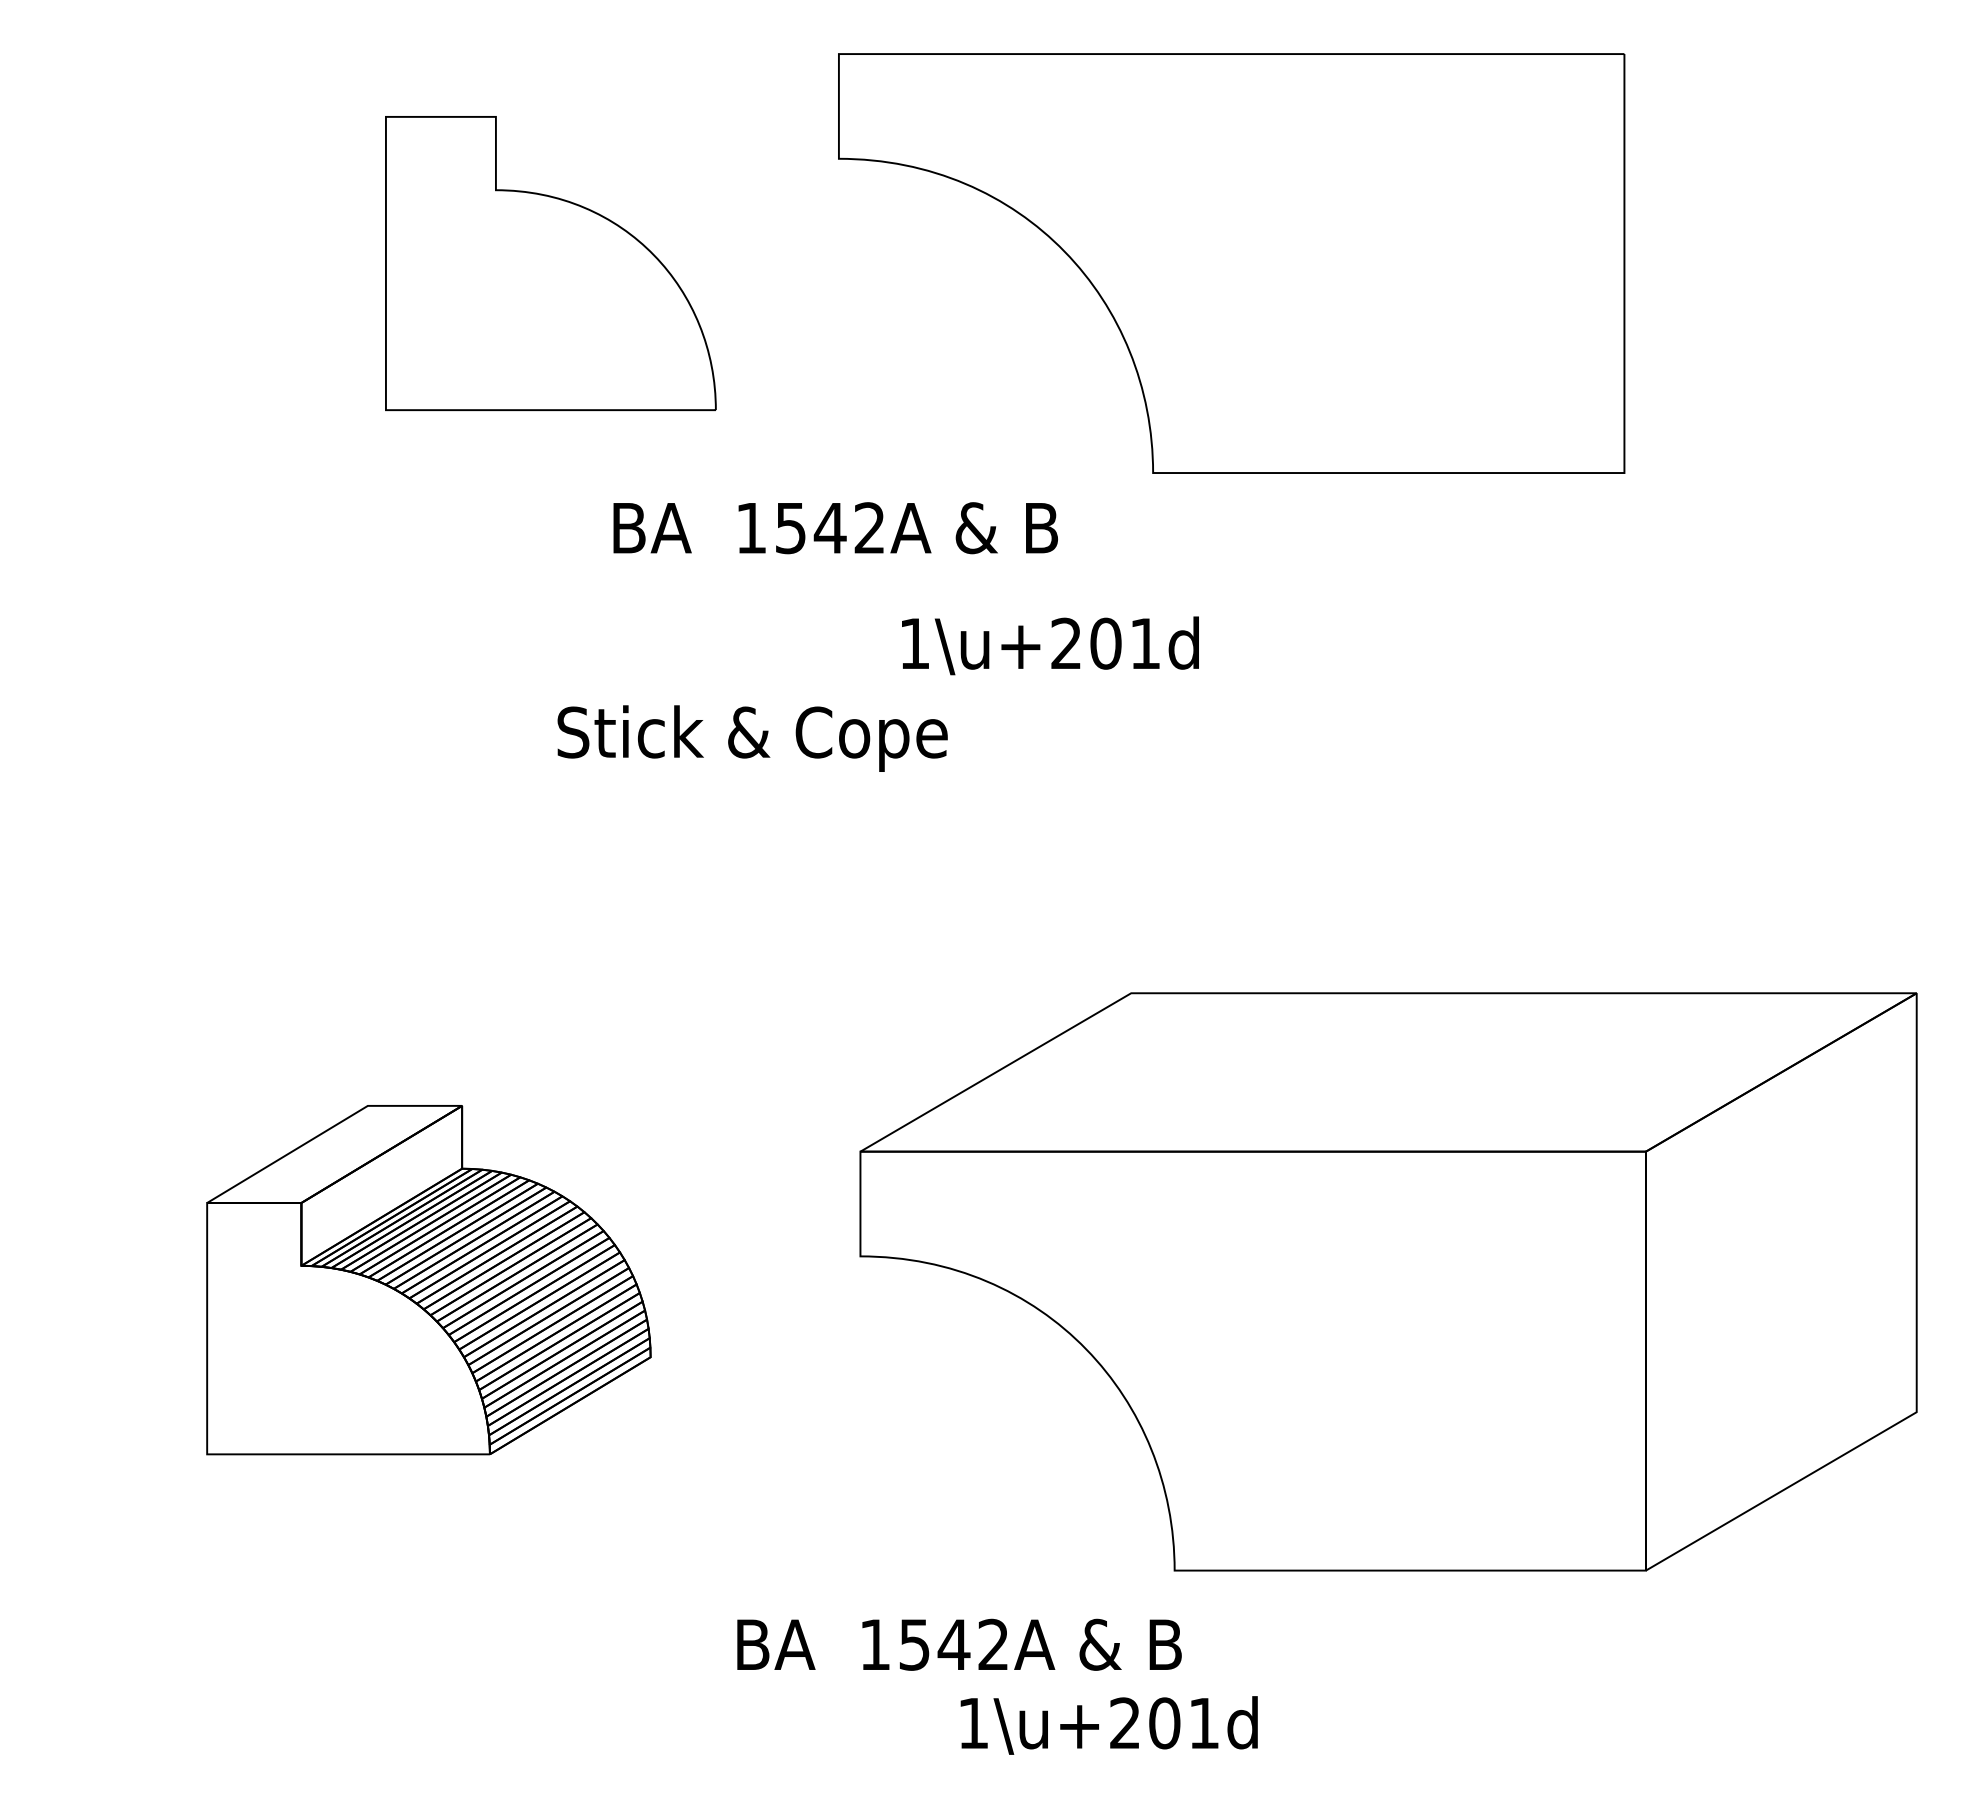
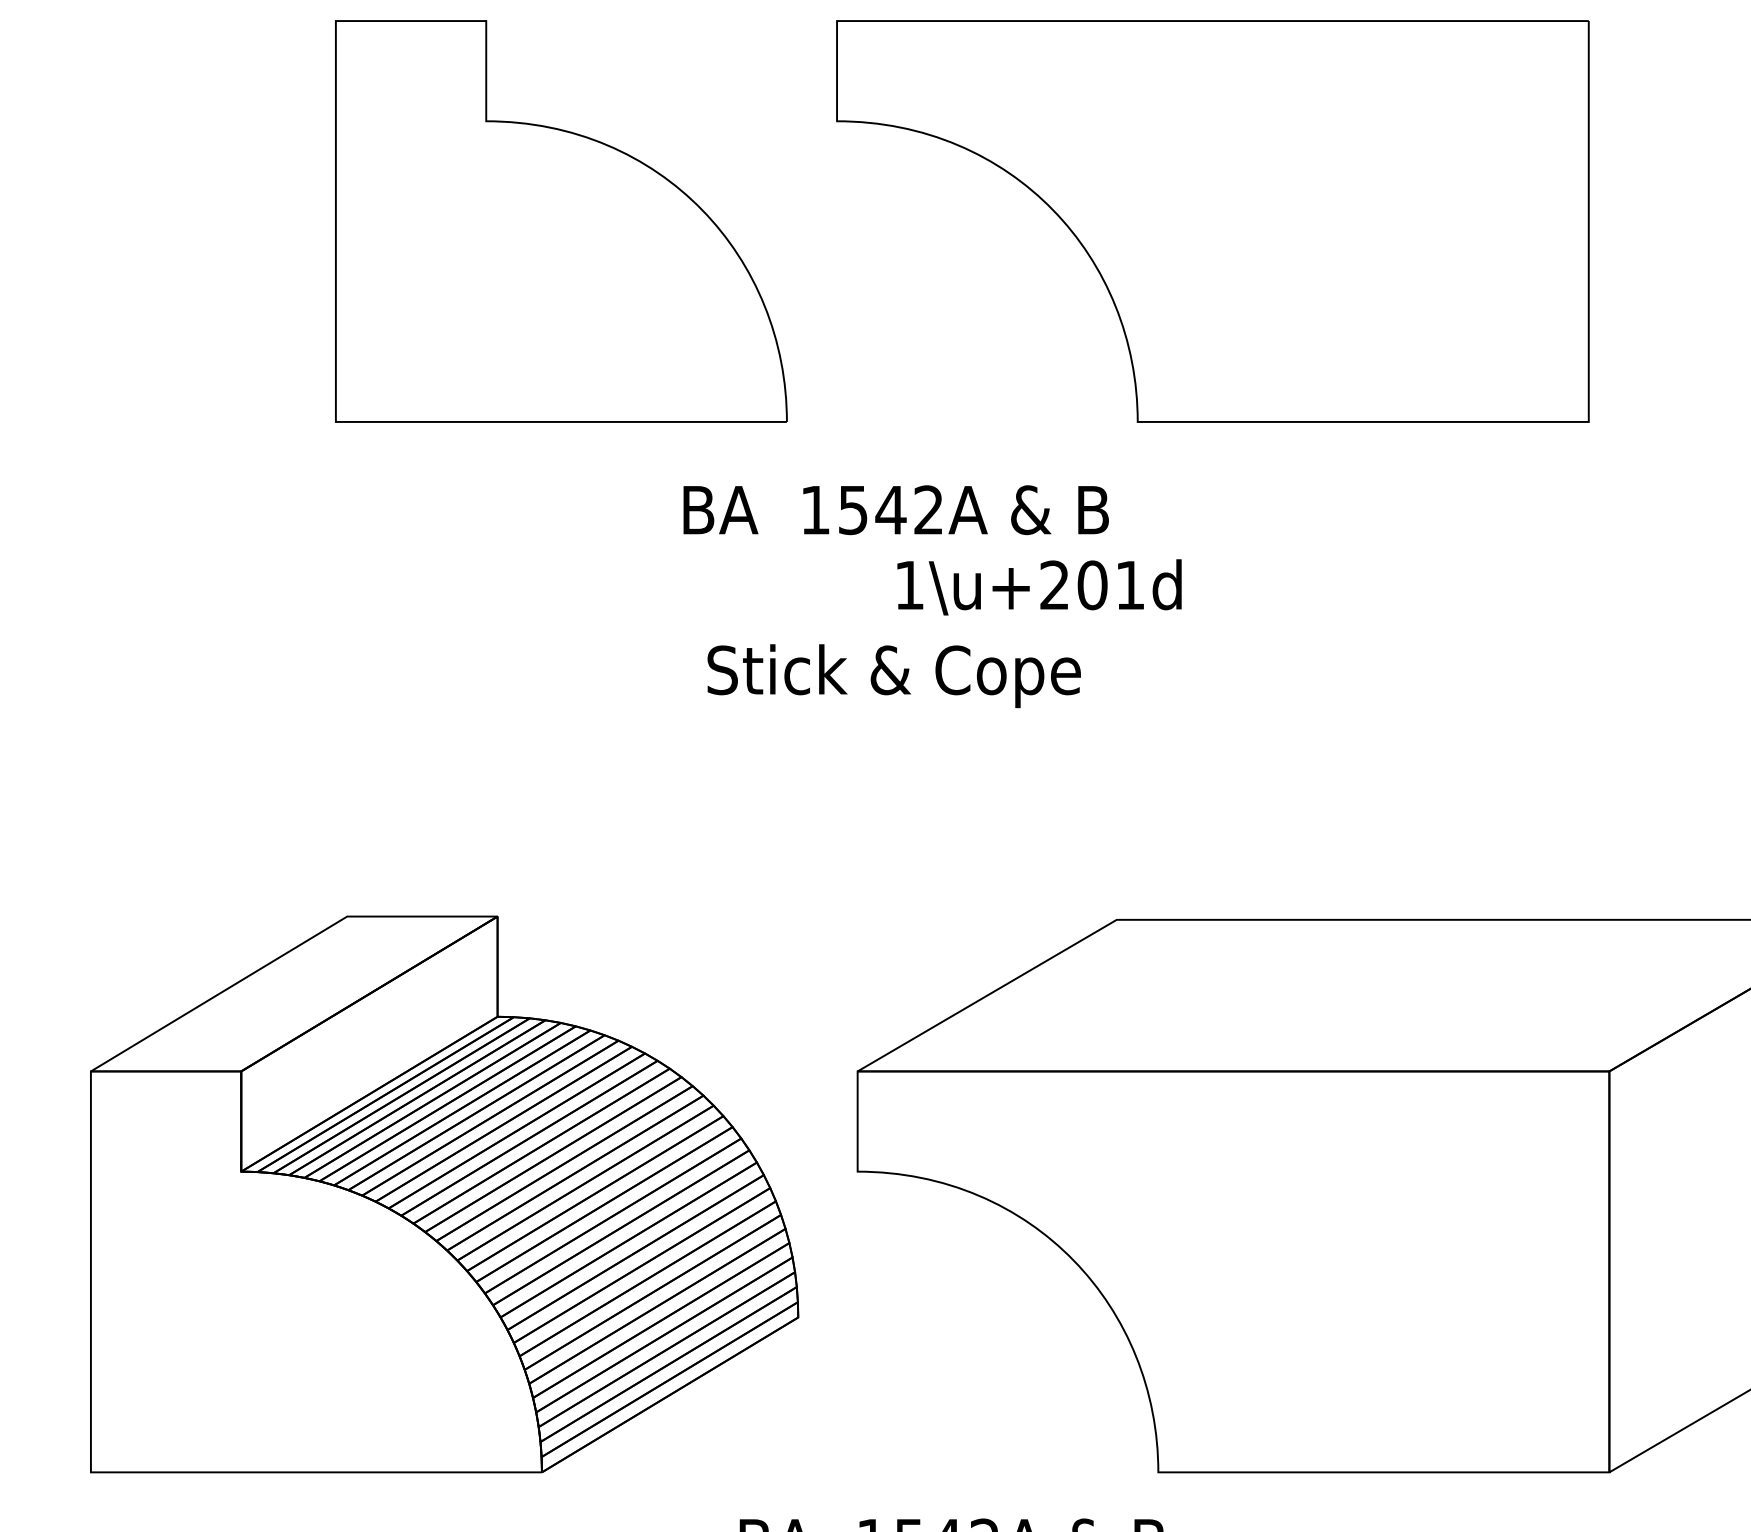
part: (550, 263) -> (561, 221), size x1.43
text: (835, 528) -> (895, 510), moved
text: (752, 738) -> (894, 676), moved
part: (428, 1279) -> (444, 1193), size x1.67

